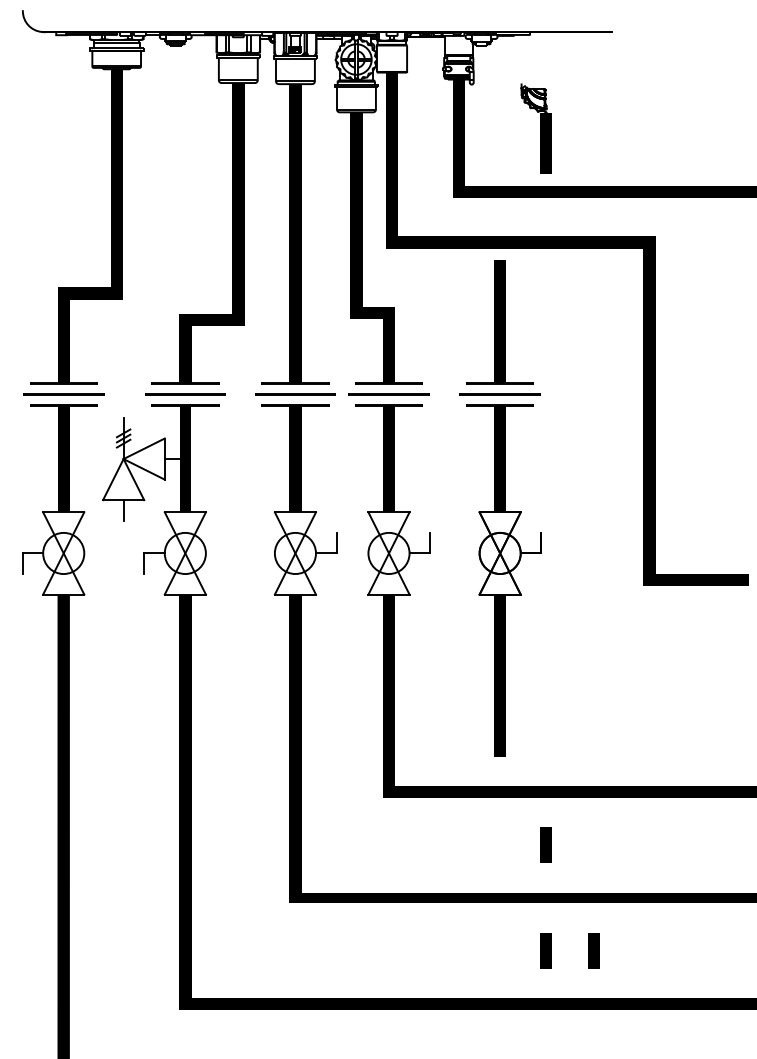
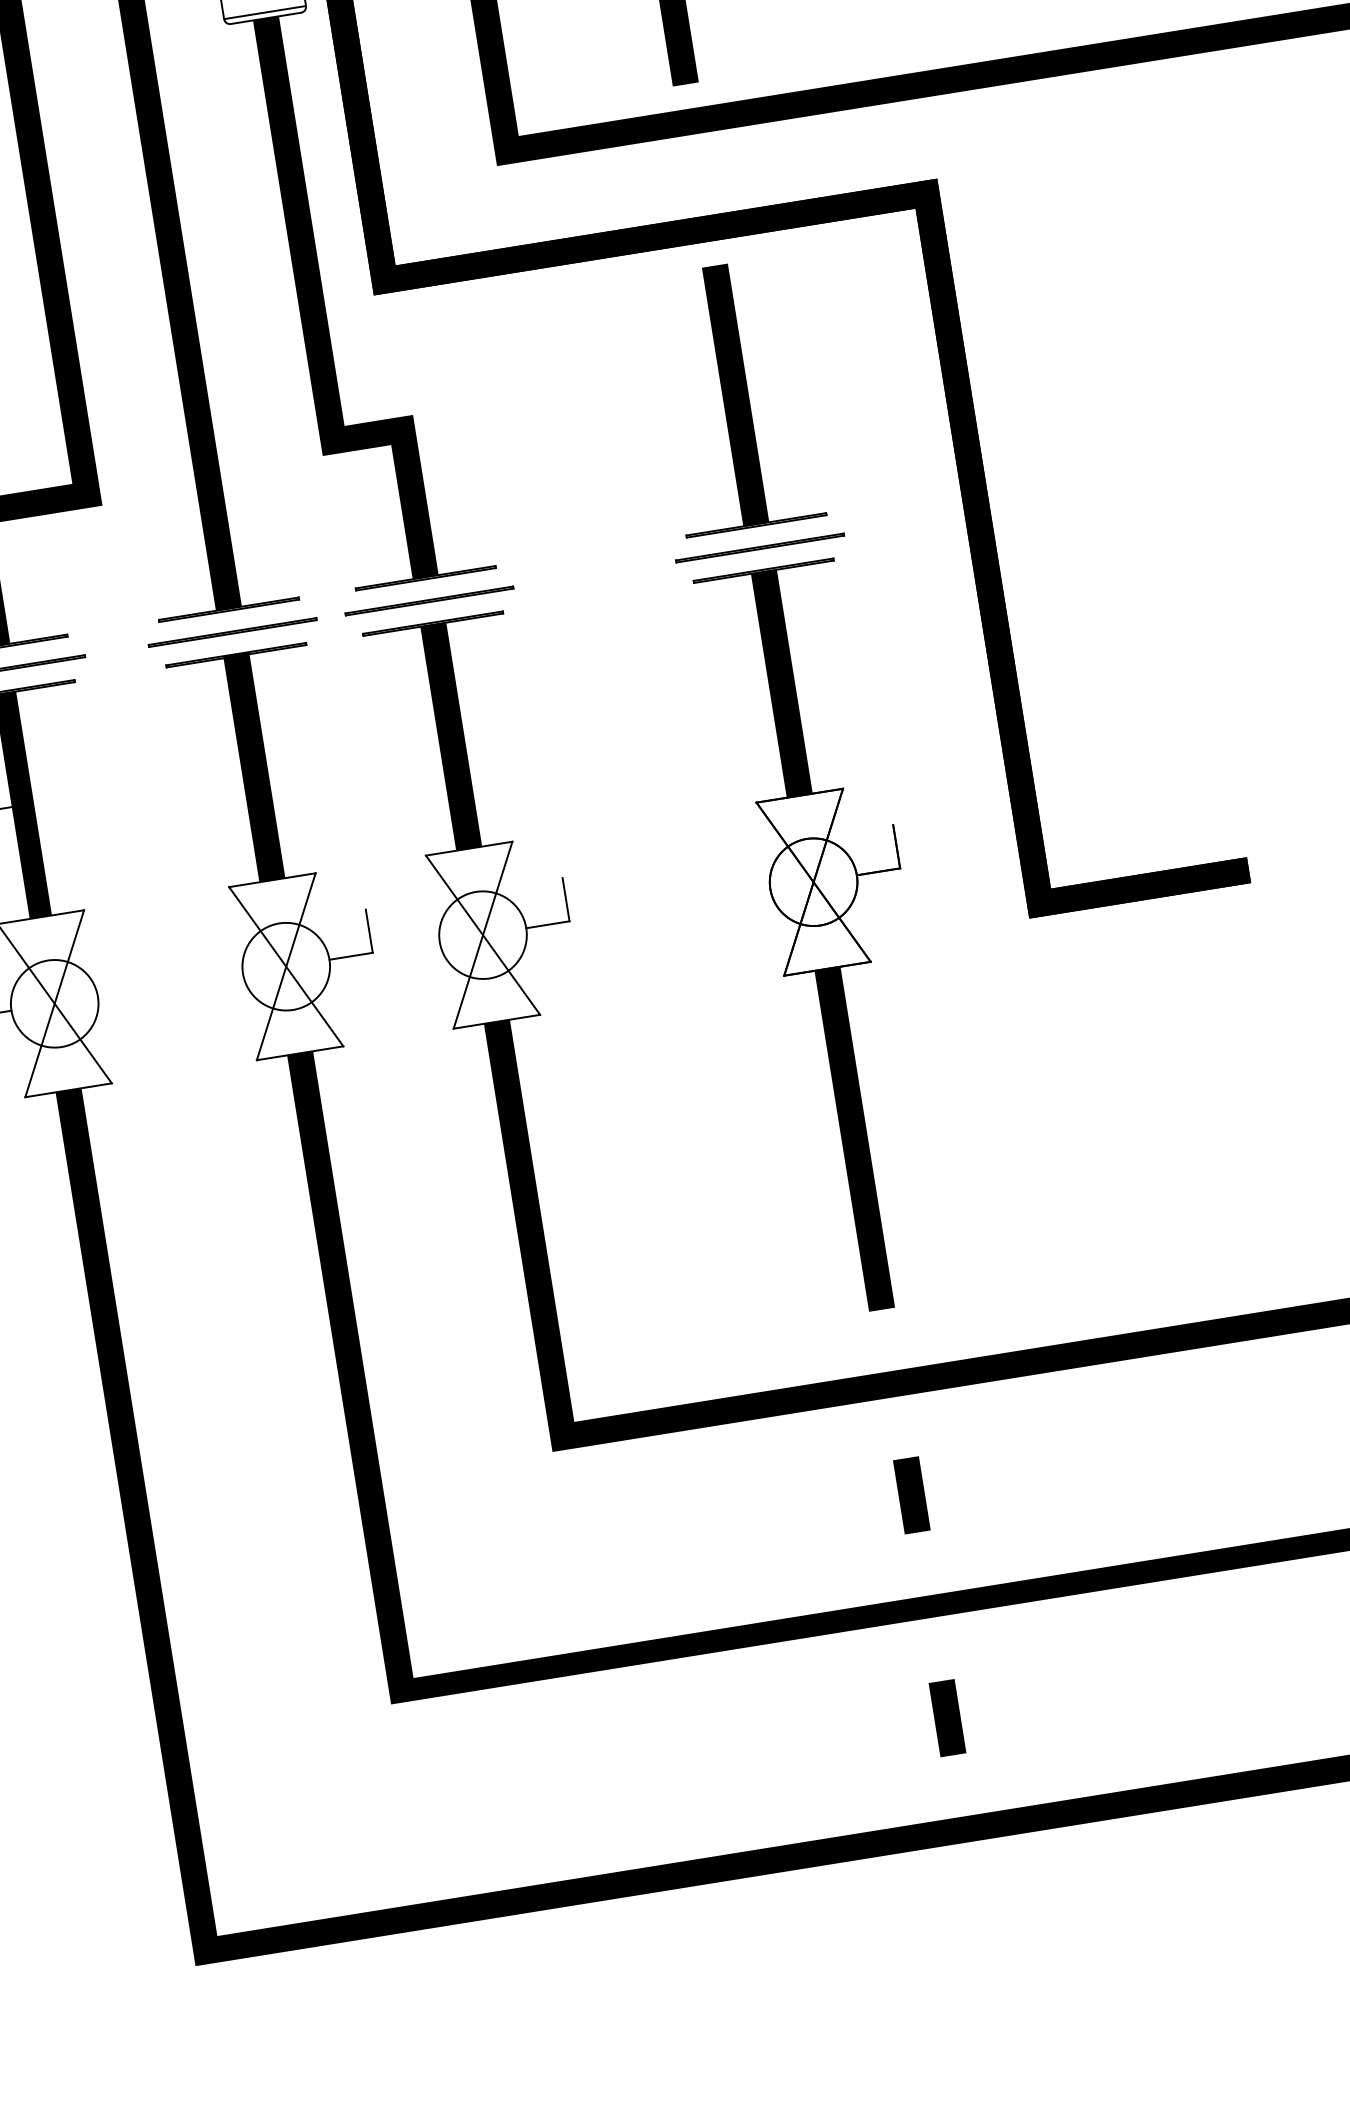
part: (500, 508) -> (799, 787), moved
line: (593, 950) -> (1046, 1701), removed

